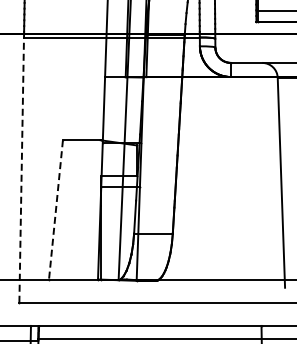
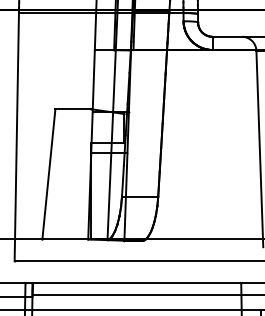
line: (21, 170) -> (16, 137), dashed -> solid
line: (55, 209) -> (48, 173), dashed -> solid

